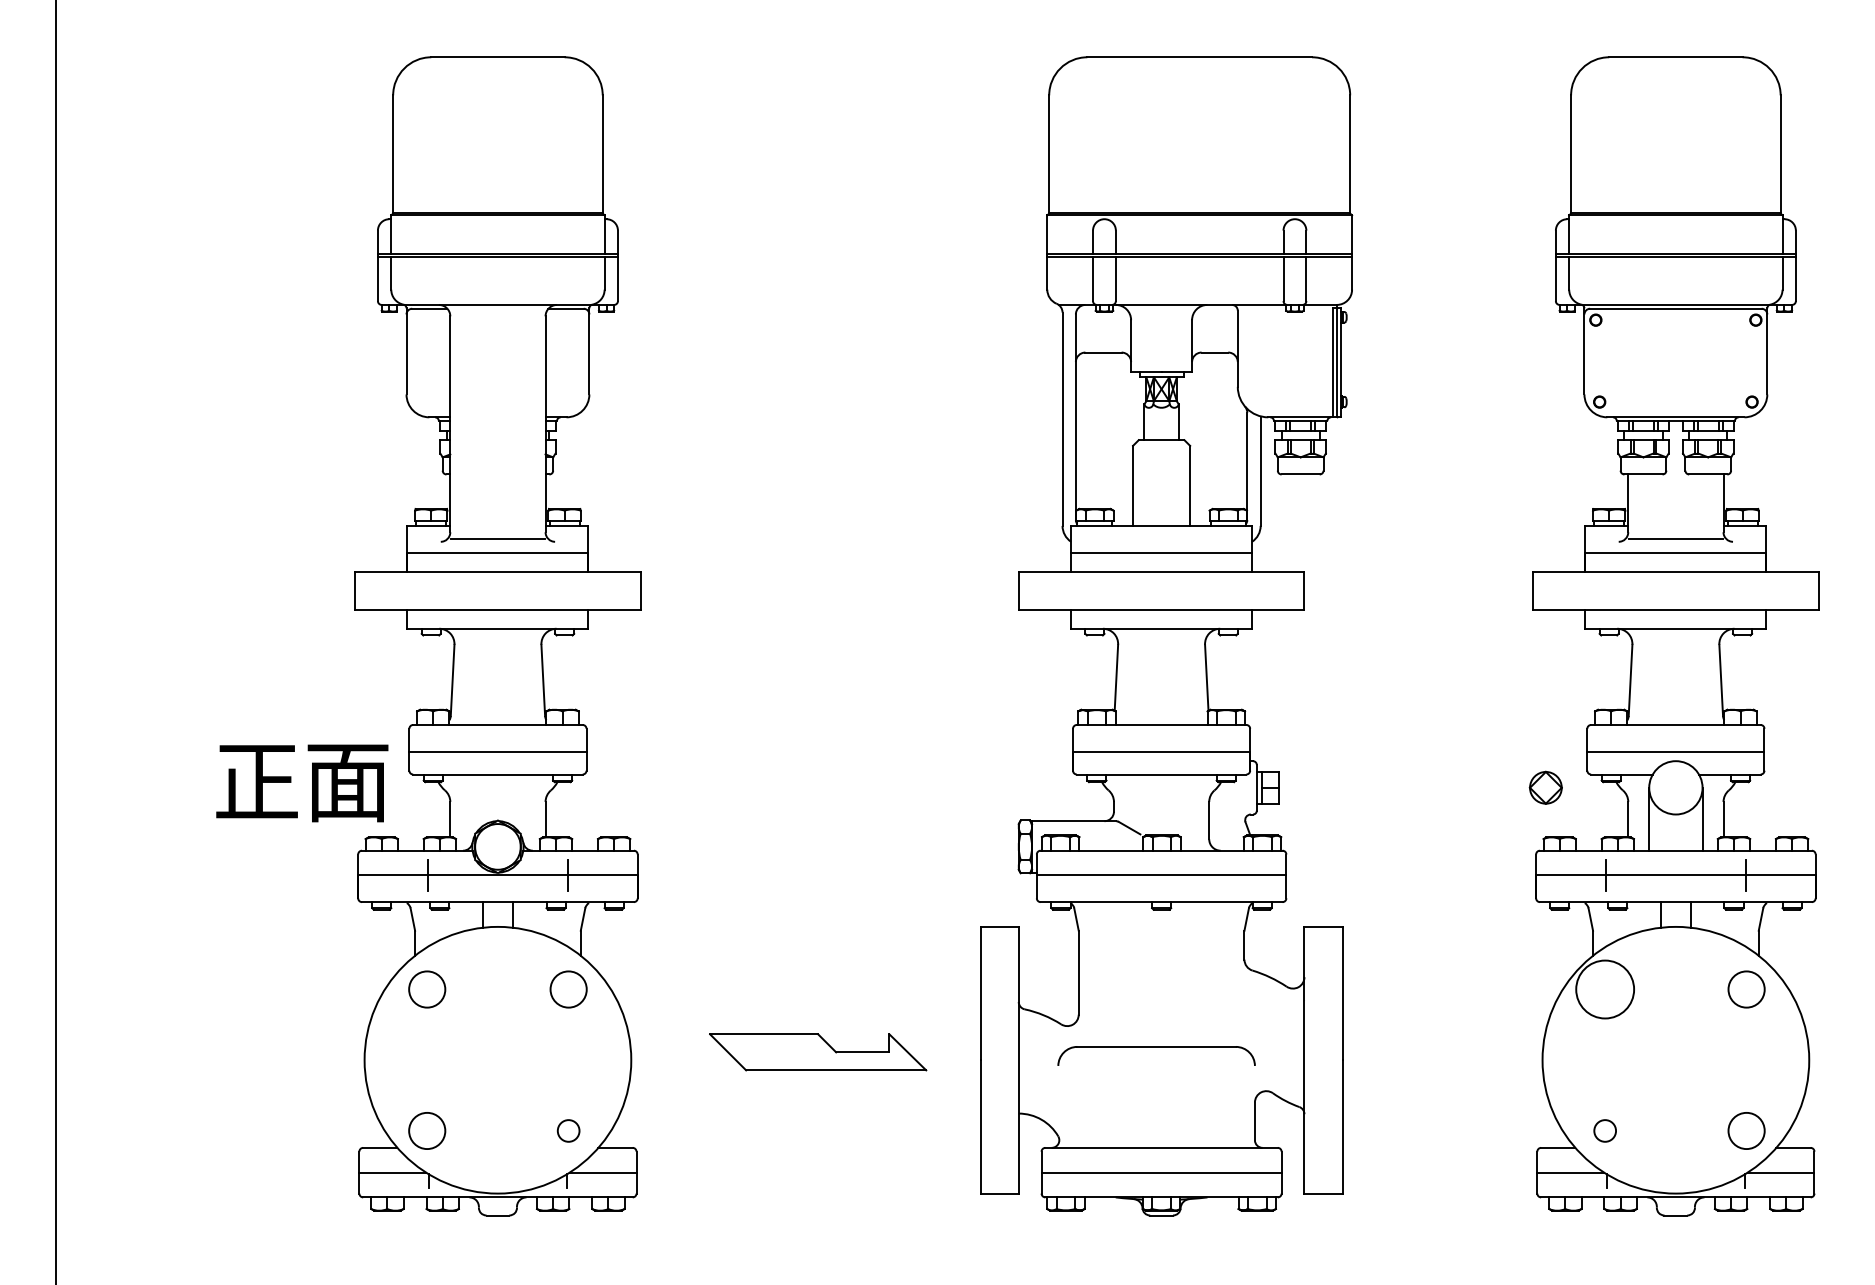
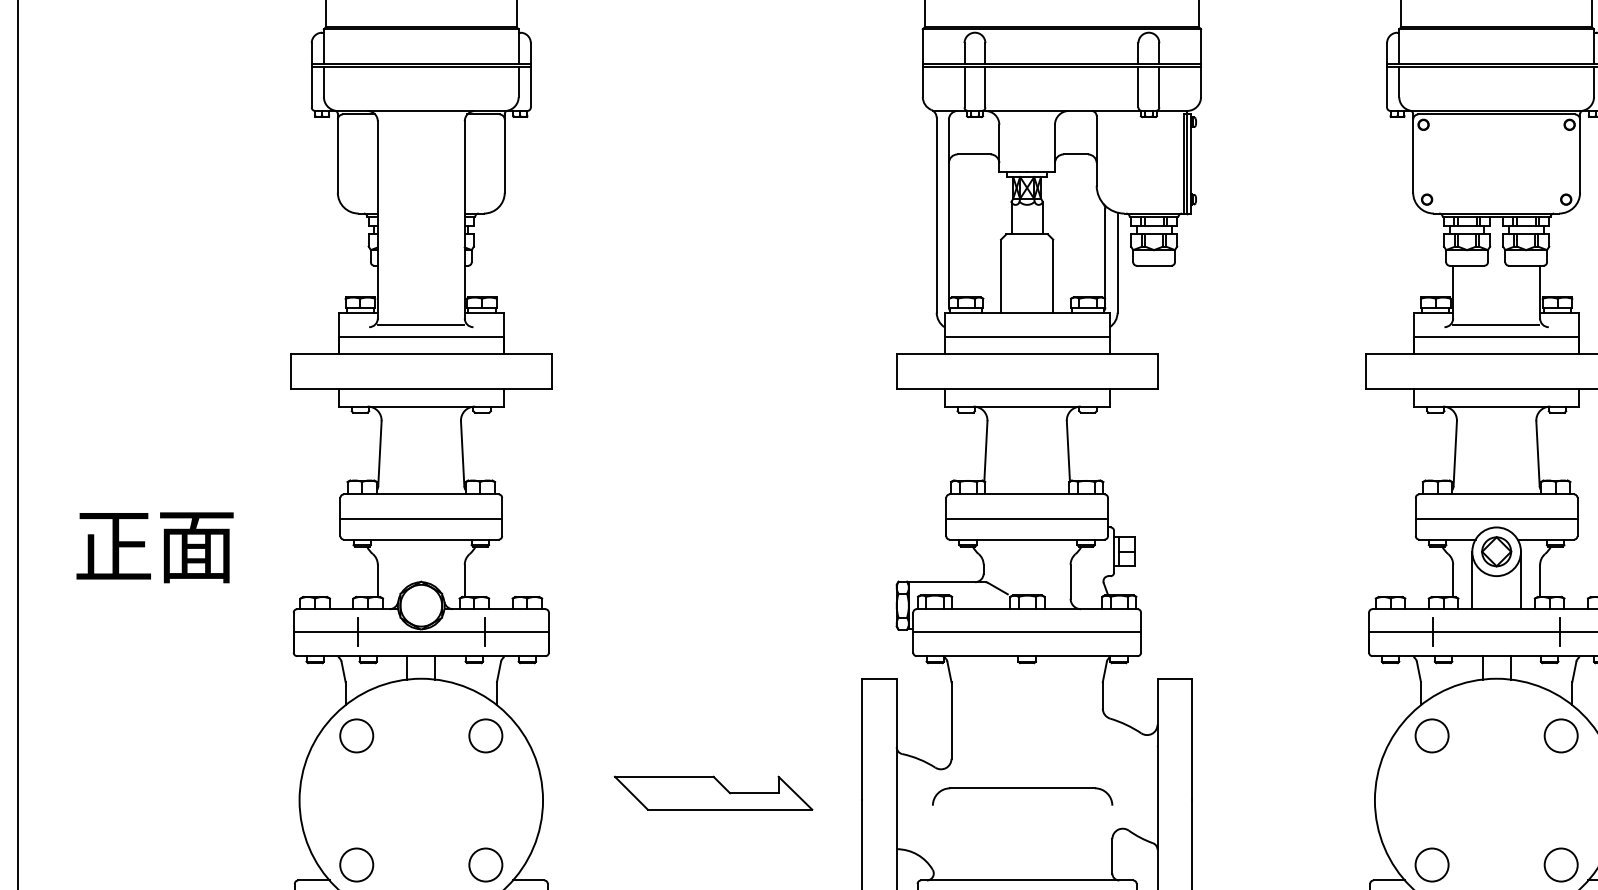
text: (302, 783) -> (155, 547), moved
part: (1545, 787) -> (1496, 551), moved
circle: (1605, 989) -> (1432, 735), size x0.62
circle: (568, 1130) -> (485, 864), size x1.67
circle: (1605, 1130) -> (1432, 864), size x1.67

